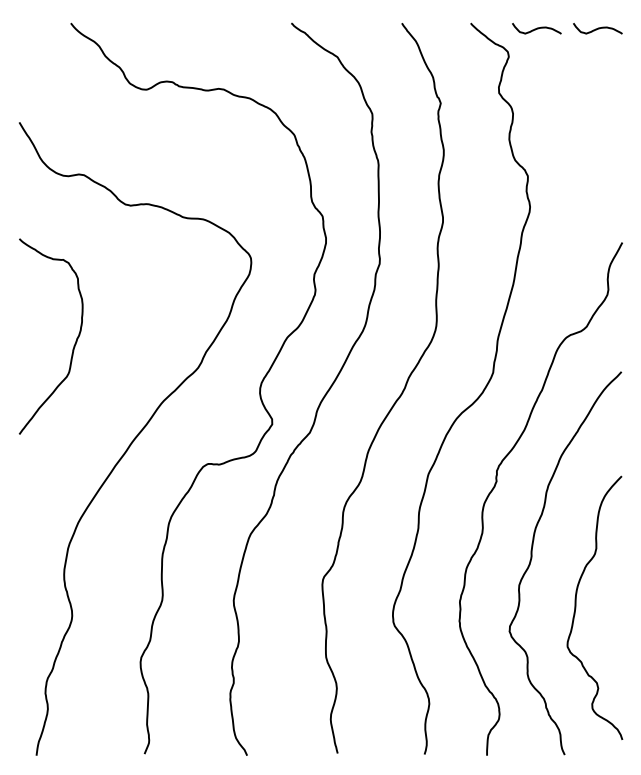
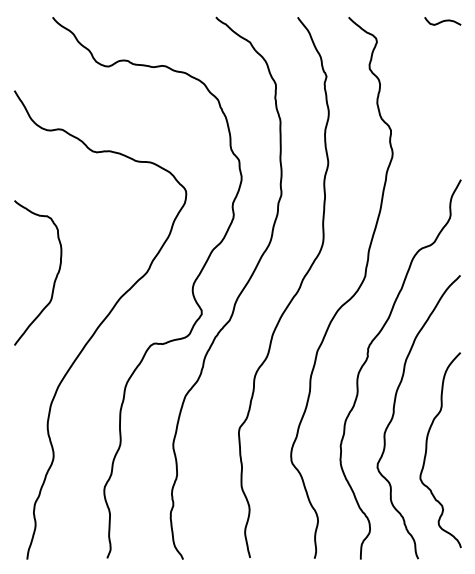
curve: (536, 28) -> (397, 21), removed
curve: (73, 345) -> (54, 279), moved

